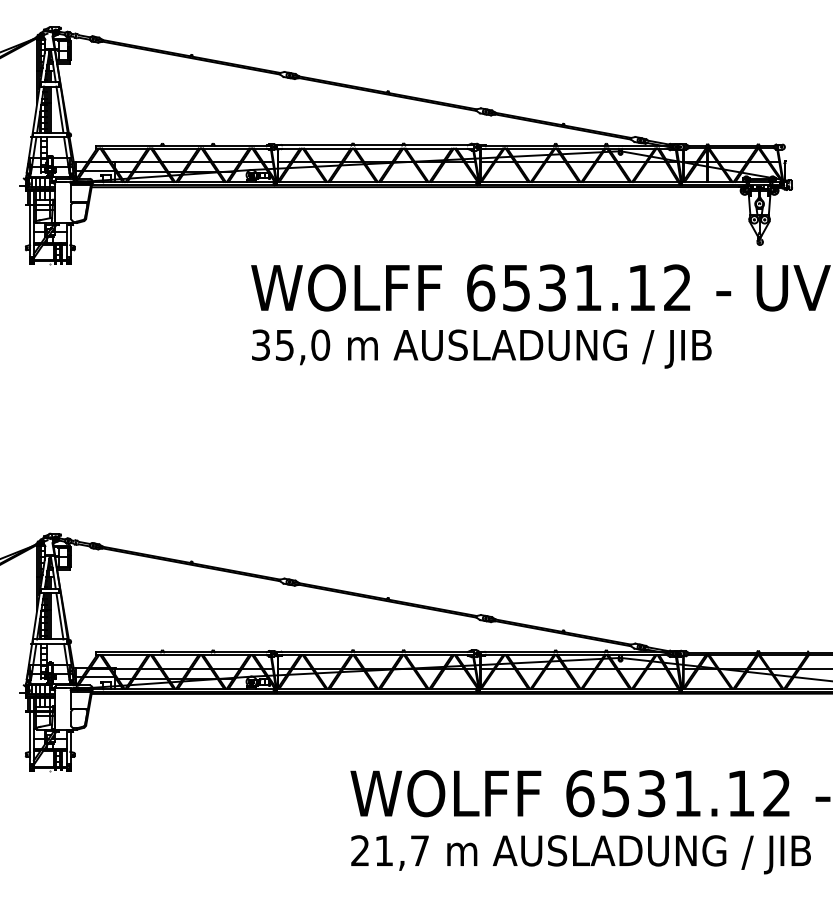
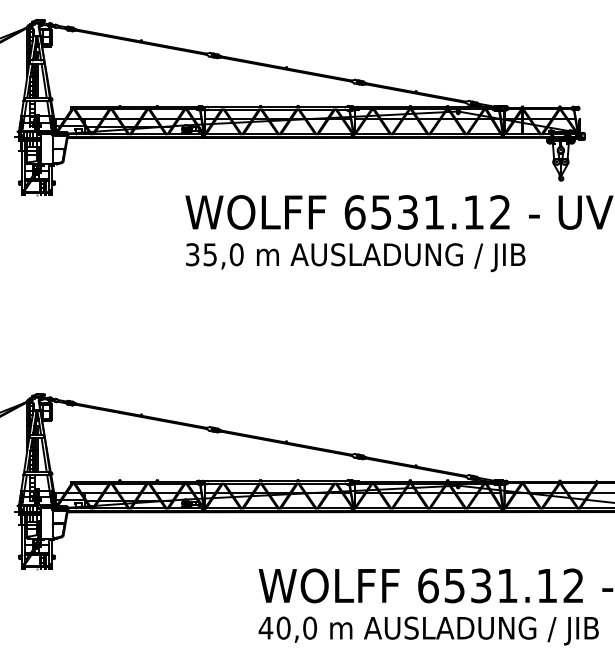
text: (389, 850) -> (287, 627), 21,7 -> 40,0

